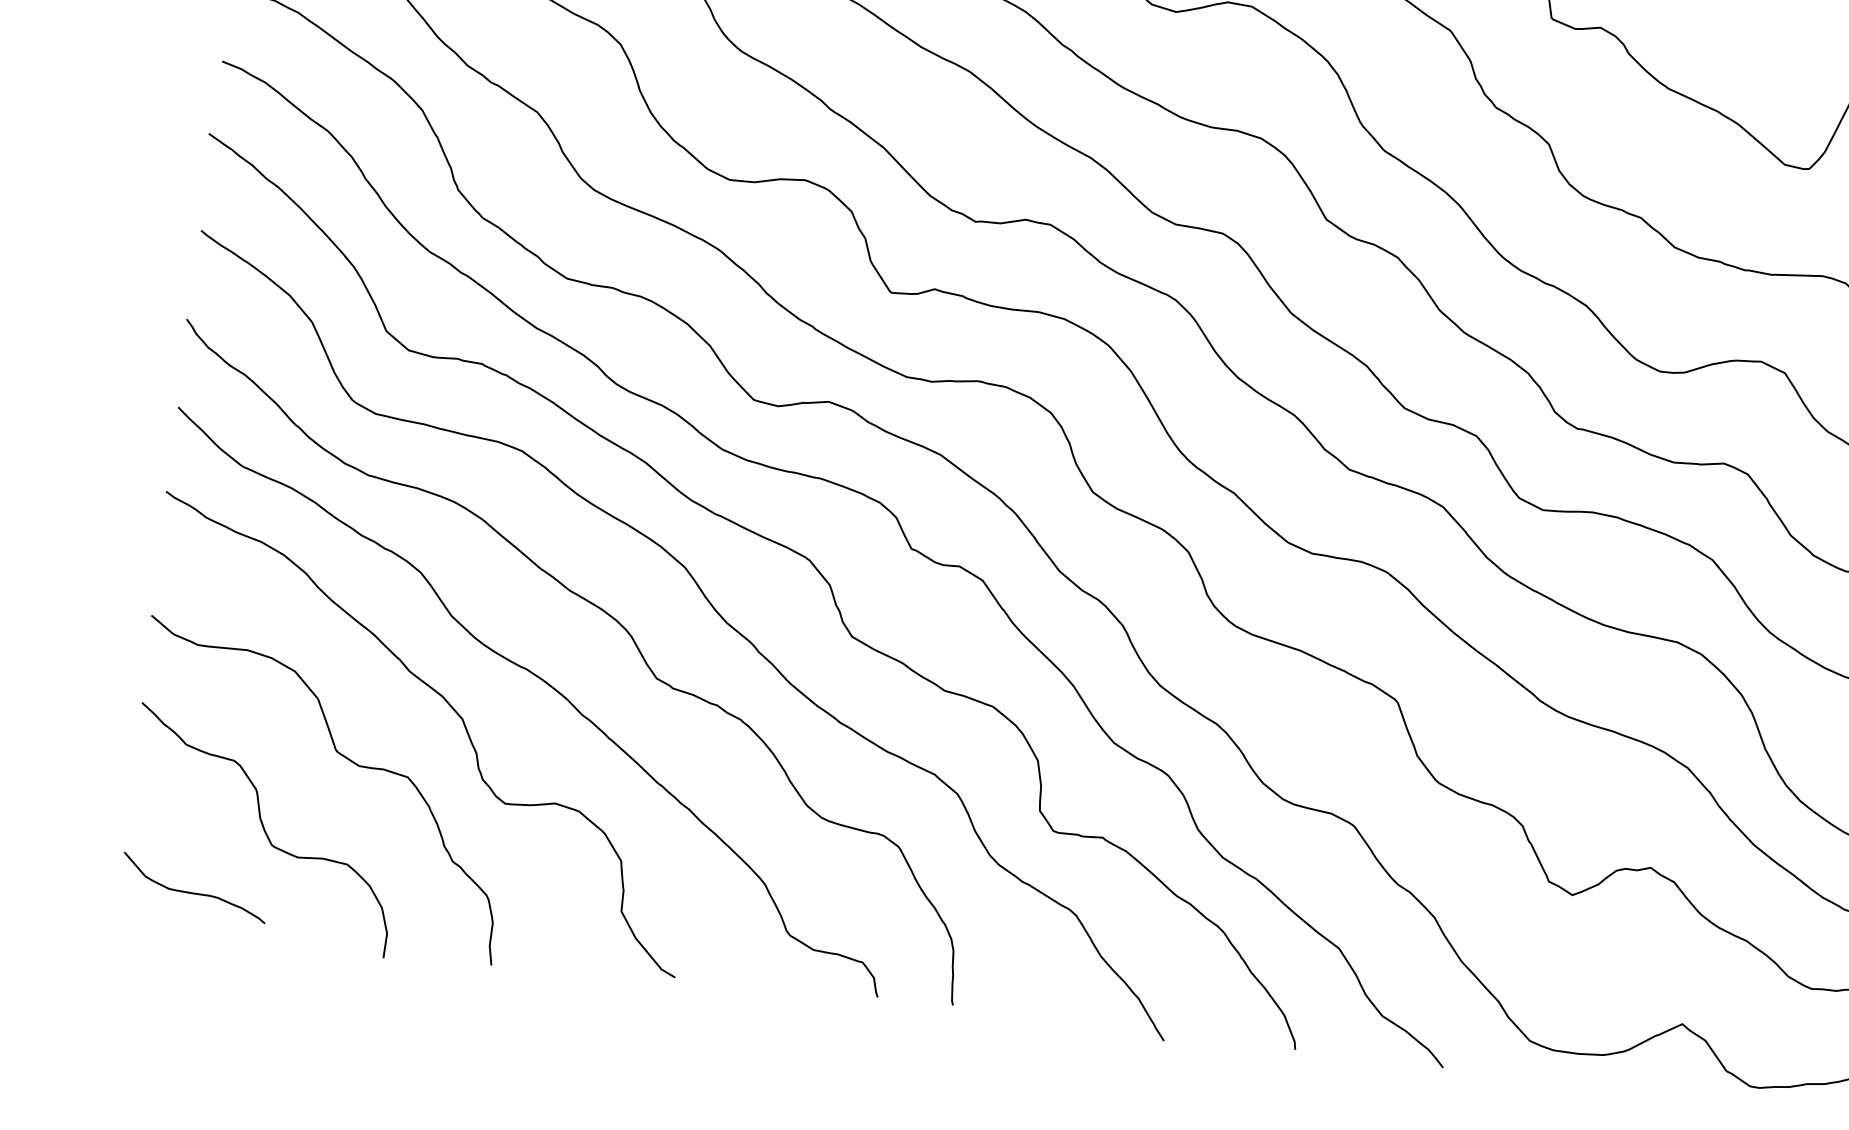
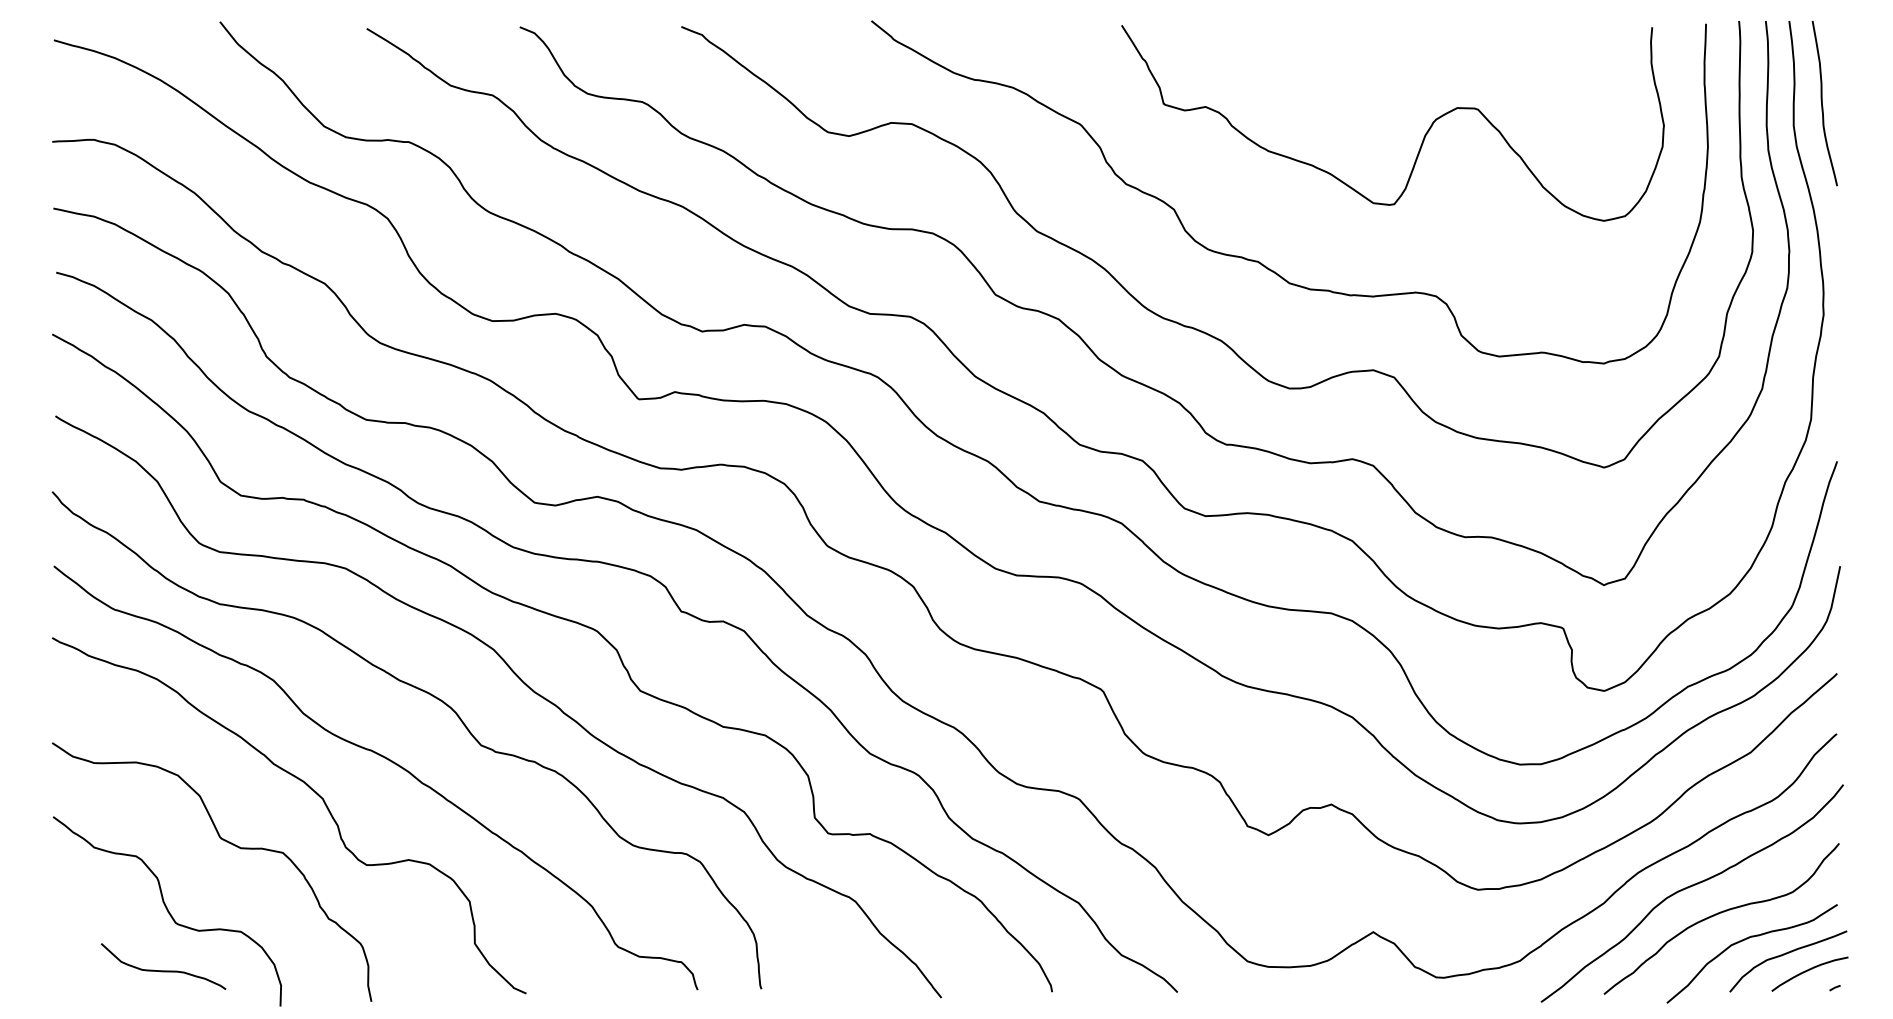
curve: (193, 892) -> (163, 970), moved

